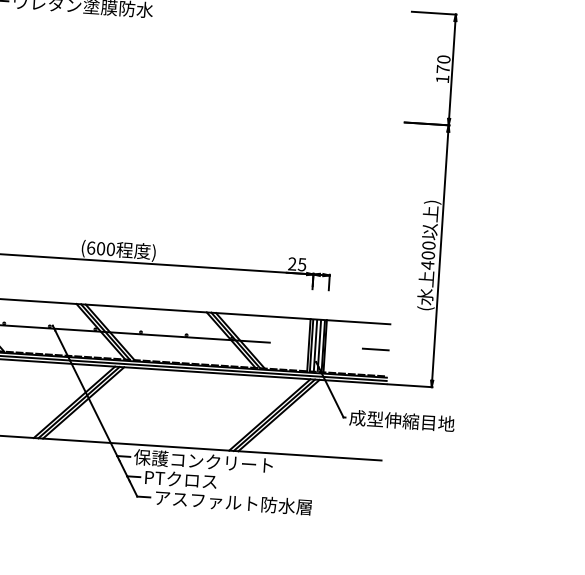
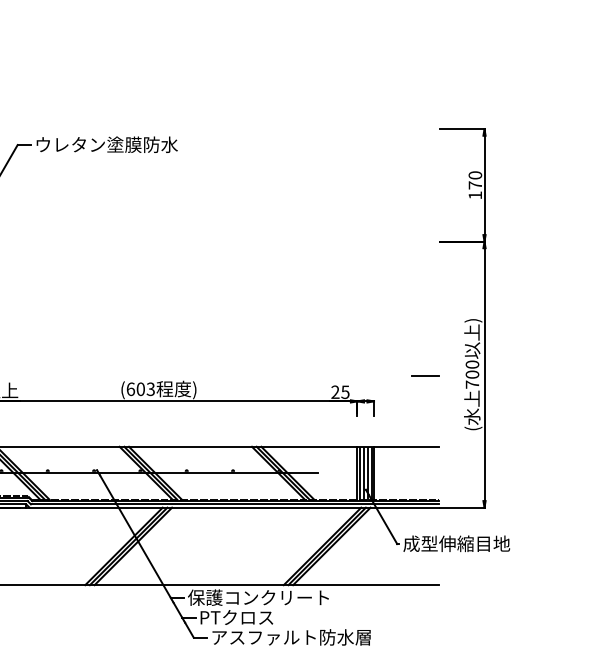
text: (110, 248) -> (150, 388), (600 -> (603
text: (427, 265) -> (472, 384), 400 -> 700
line: (375, 348) -> (425, 375), moved

